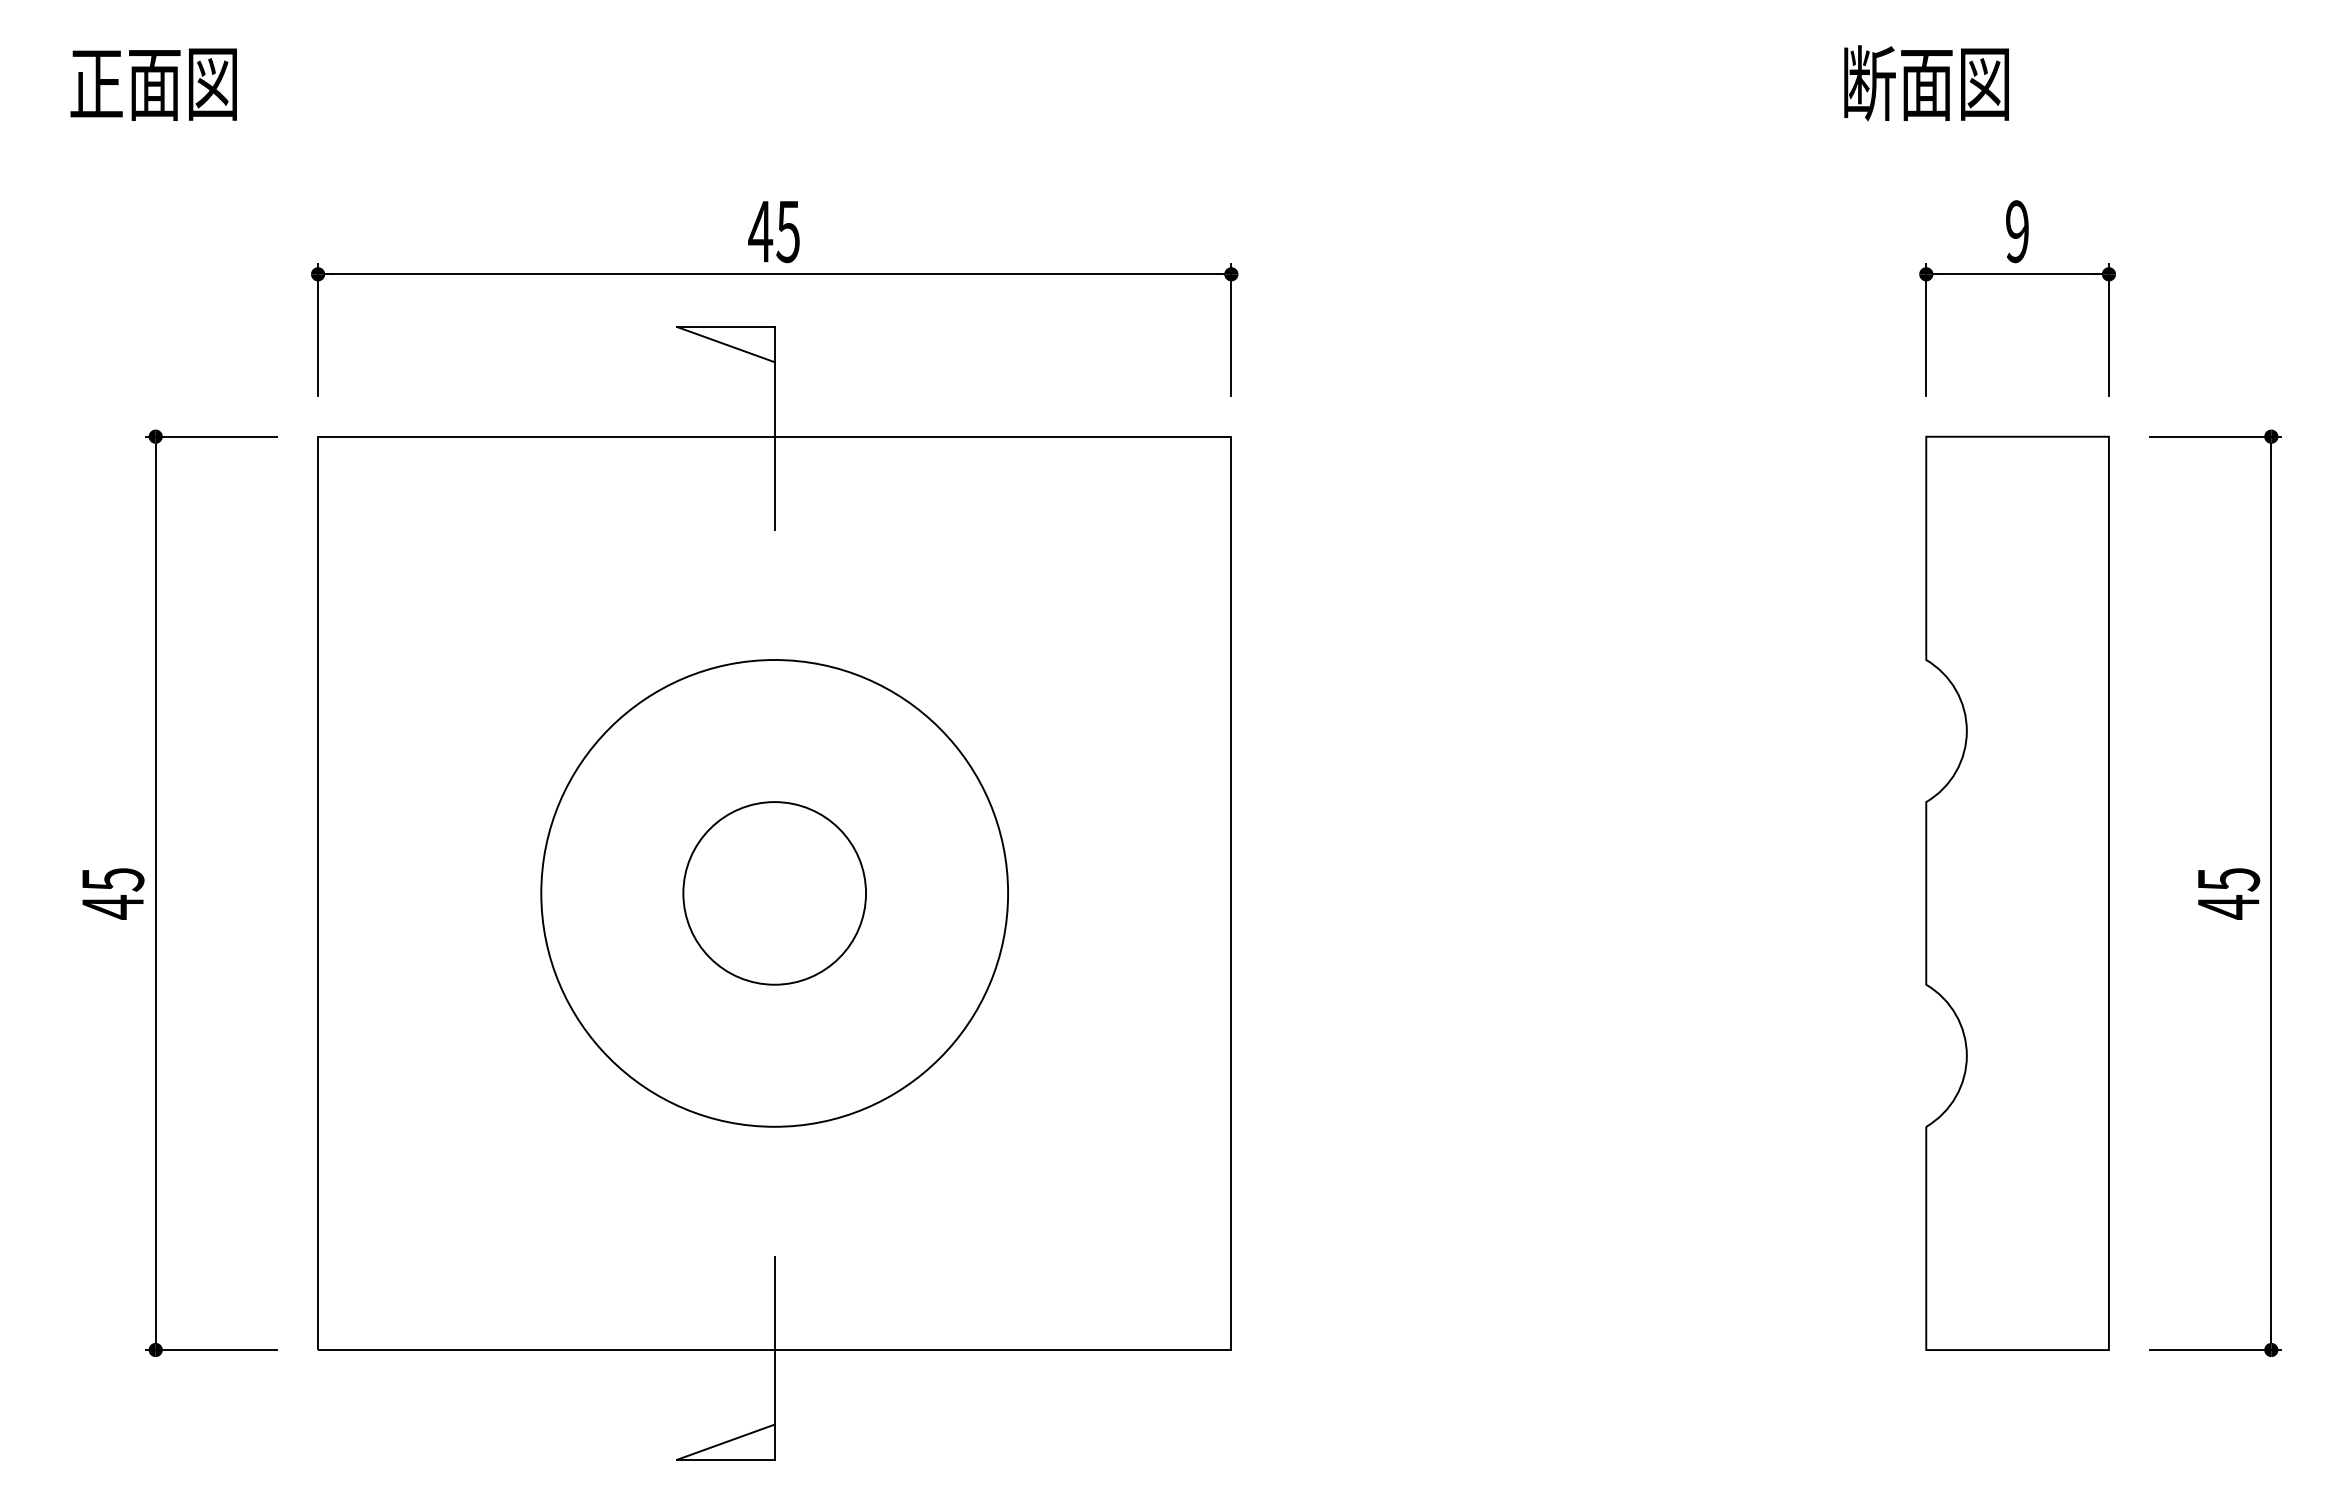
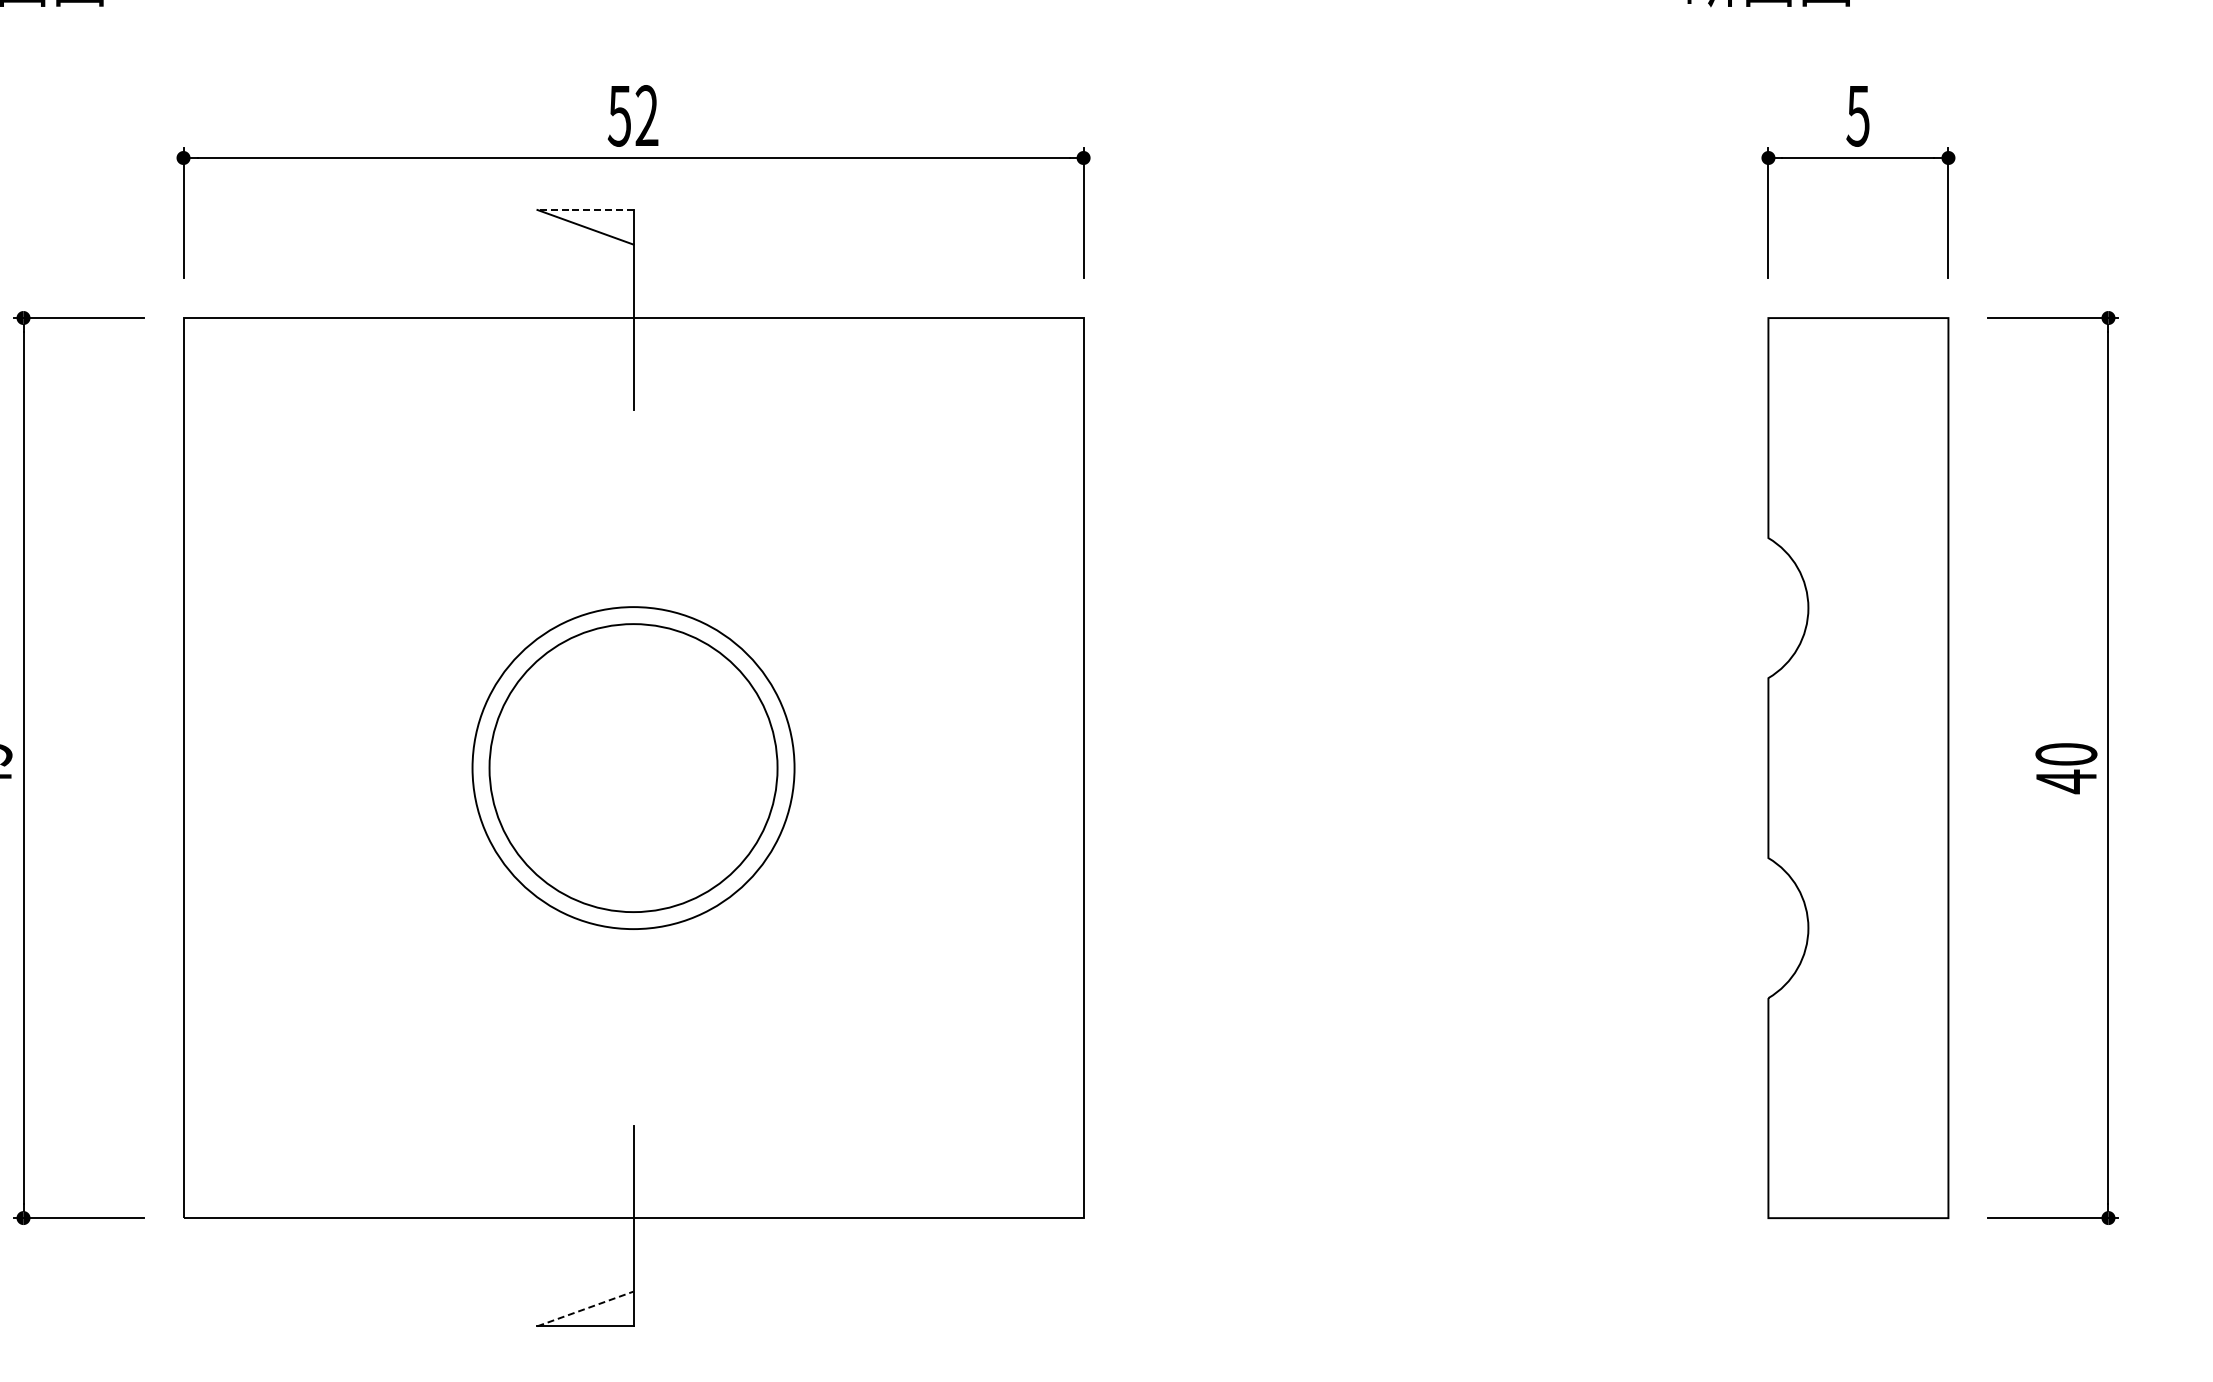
text: (773, 231) -> (632, 115), 45 -> 52
text: (2016, 231) -> (1857, 115), 9 -> 5
line: (725, 327) -> (585, 210), solid -> dashed
text: (2228, 879) -> (2066, 754), 45 -> 40
circle: (774, 893) -> (633, 768), size x0.7
circle: (774, 893) -> (633, 768), size x1.6
line: (725, 1442) -> (585, 1309), solid -> dashed

